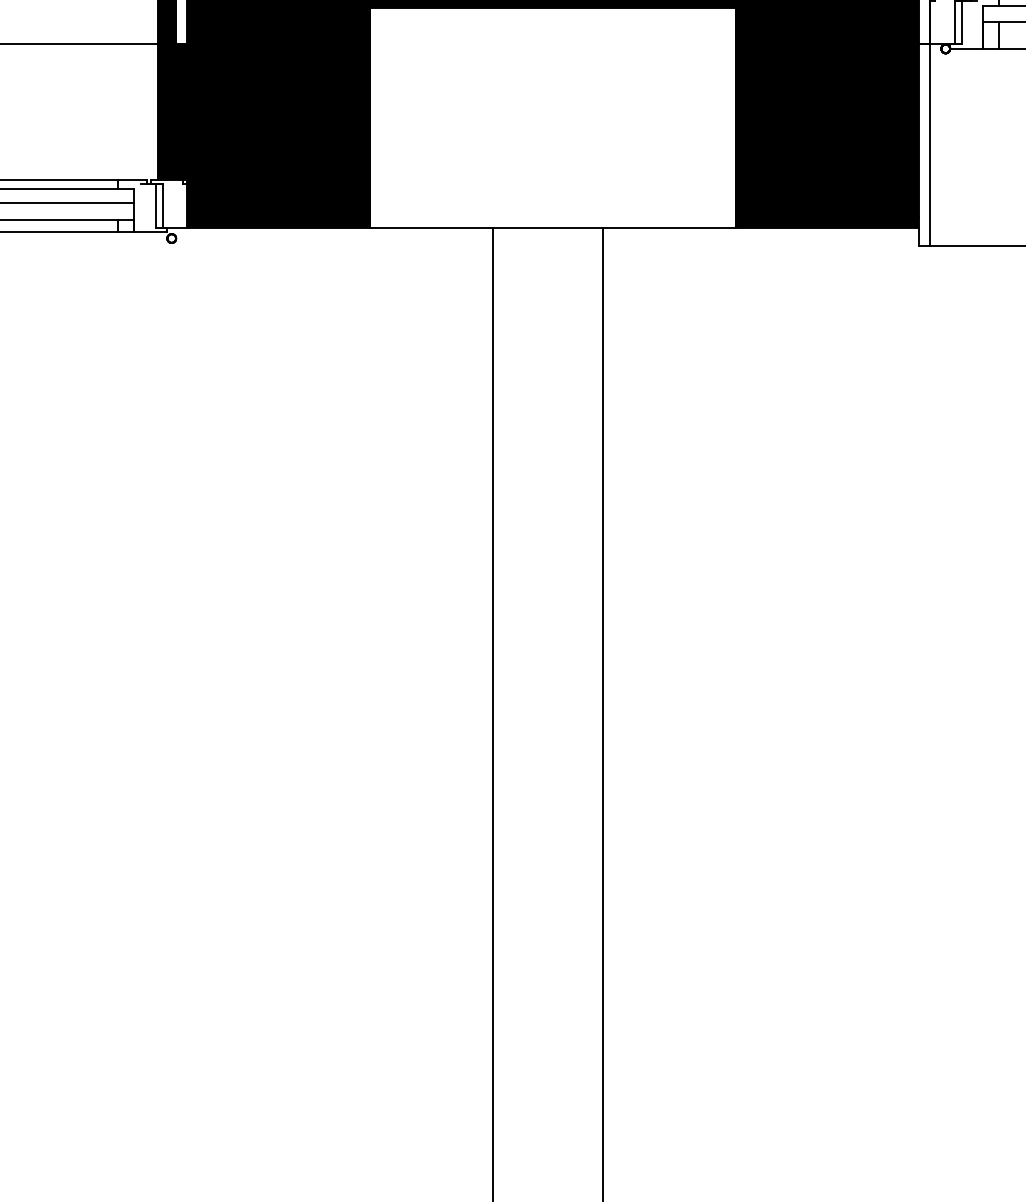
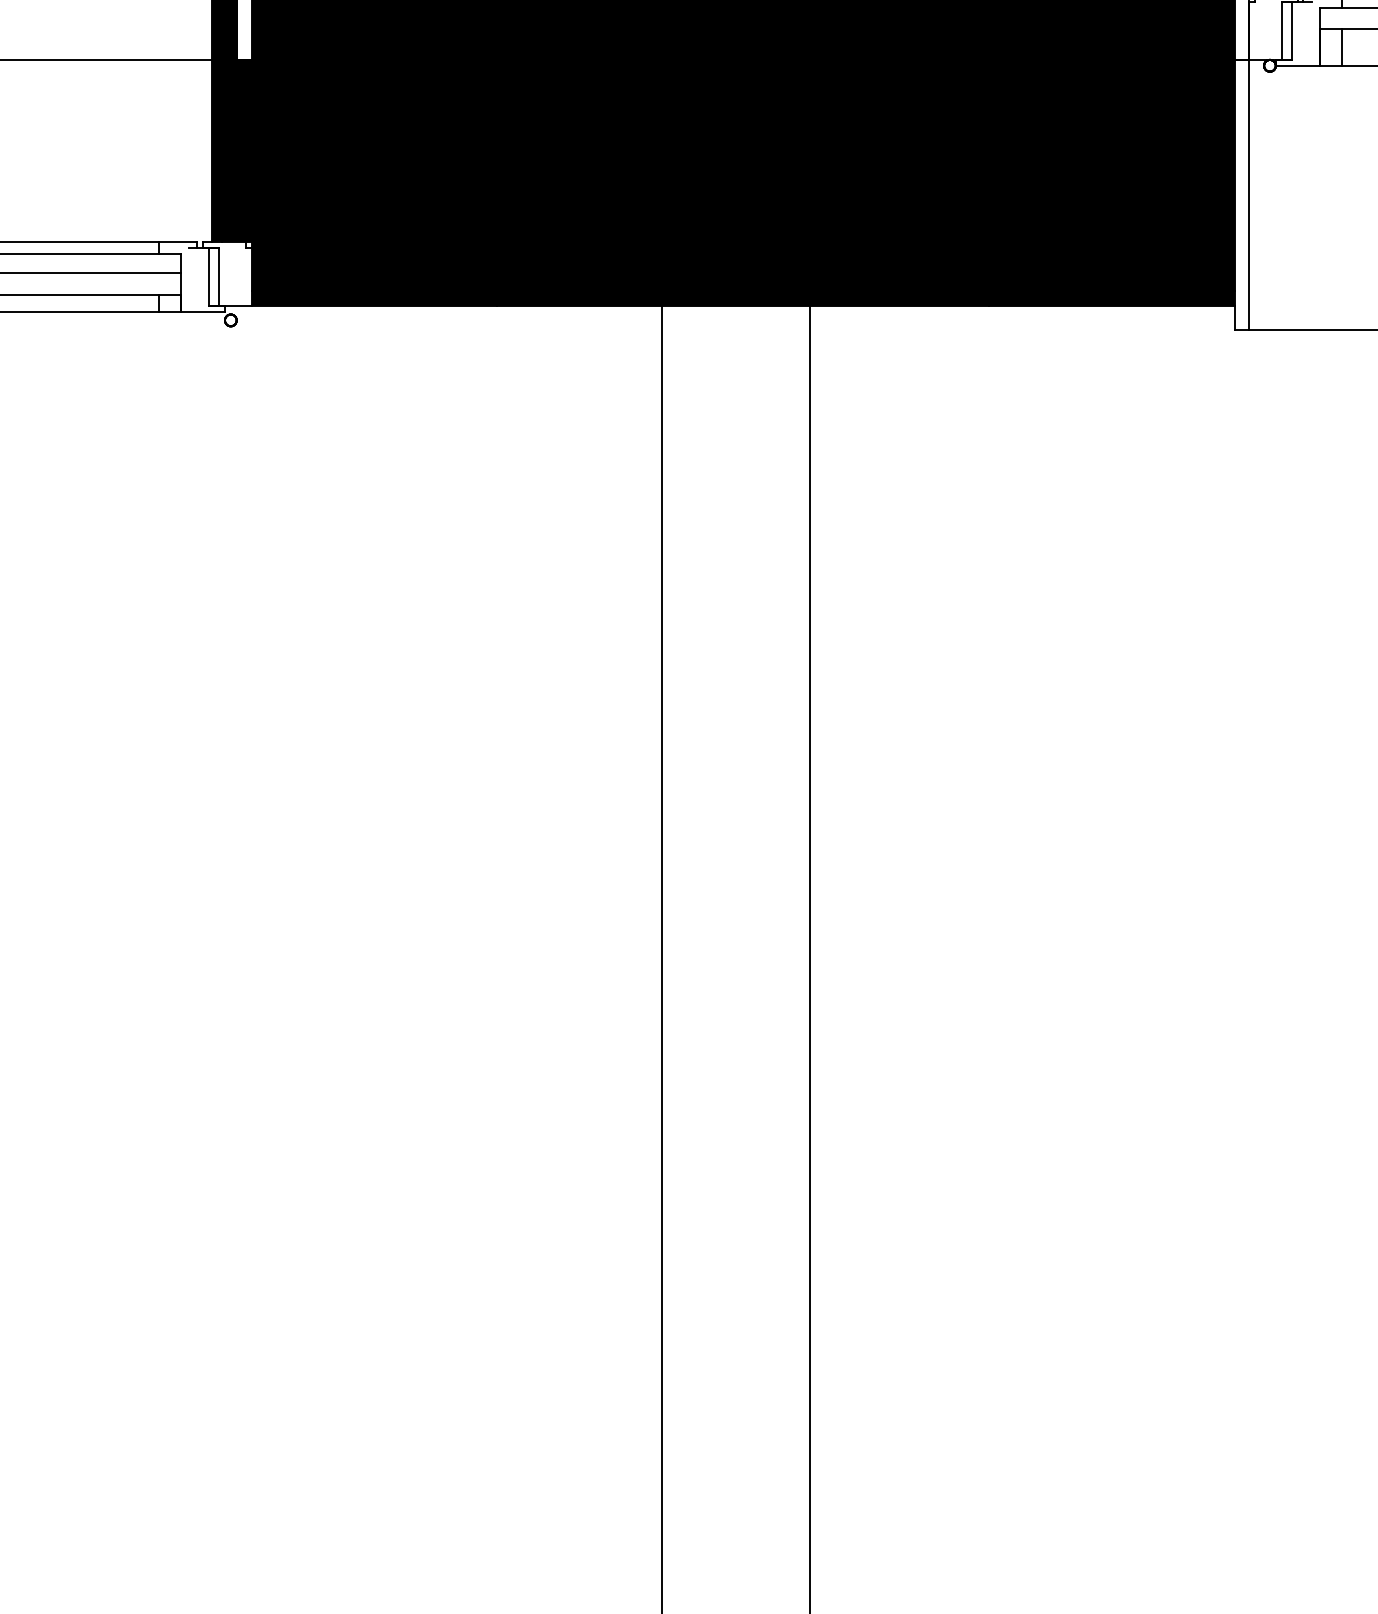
fill: (552, 117) -> (742, 157), added

